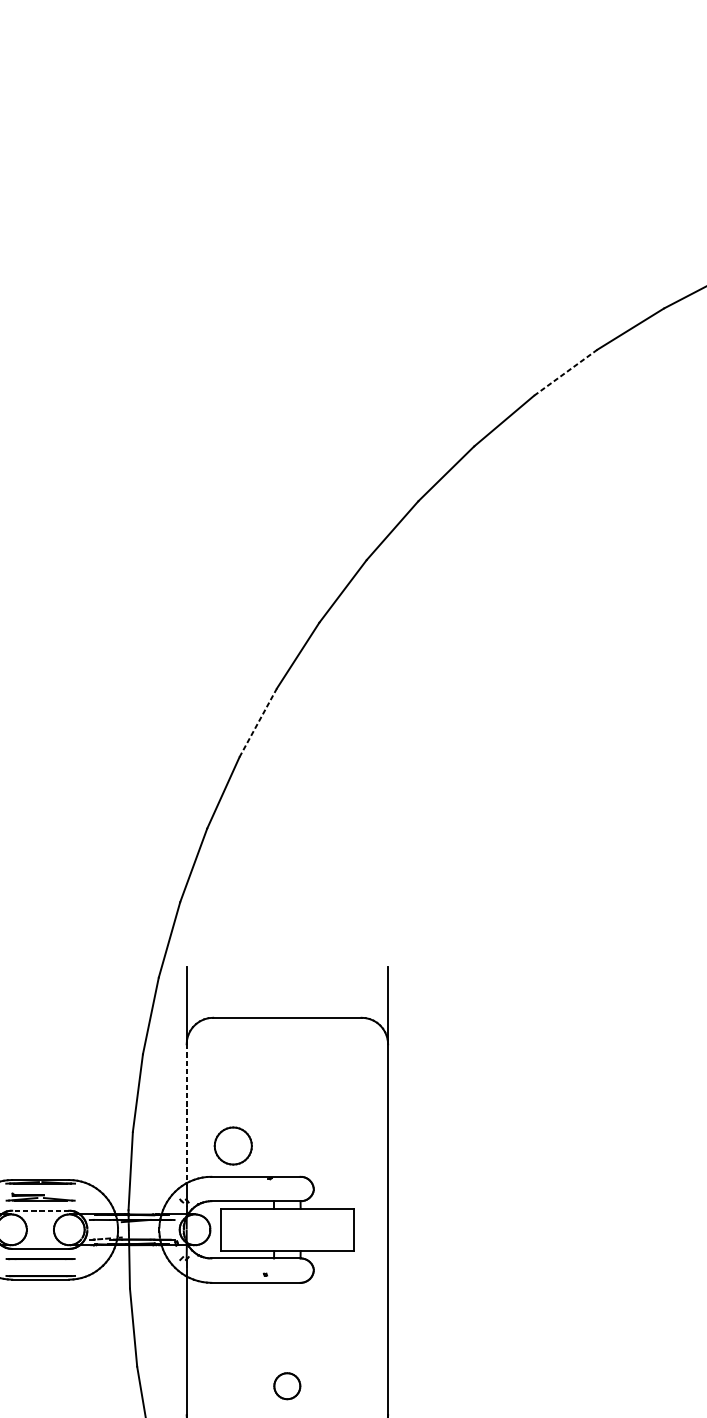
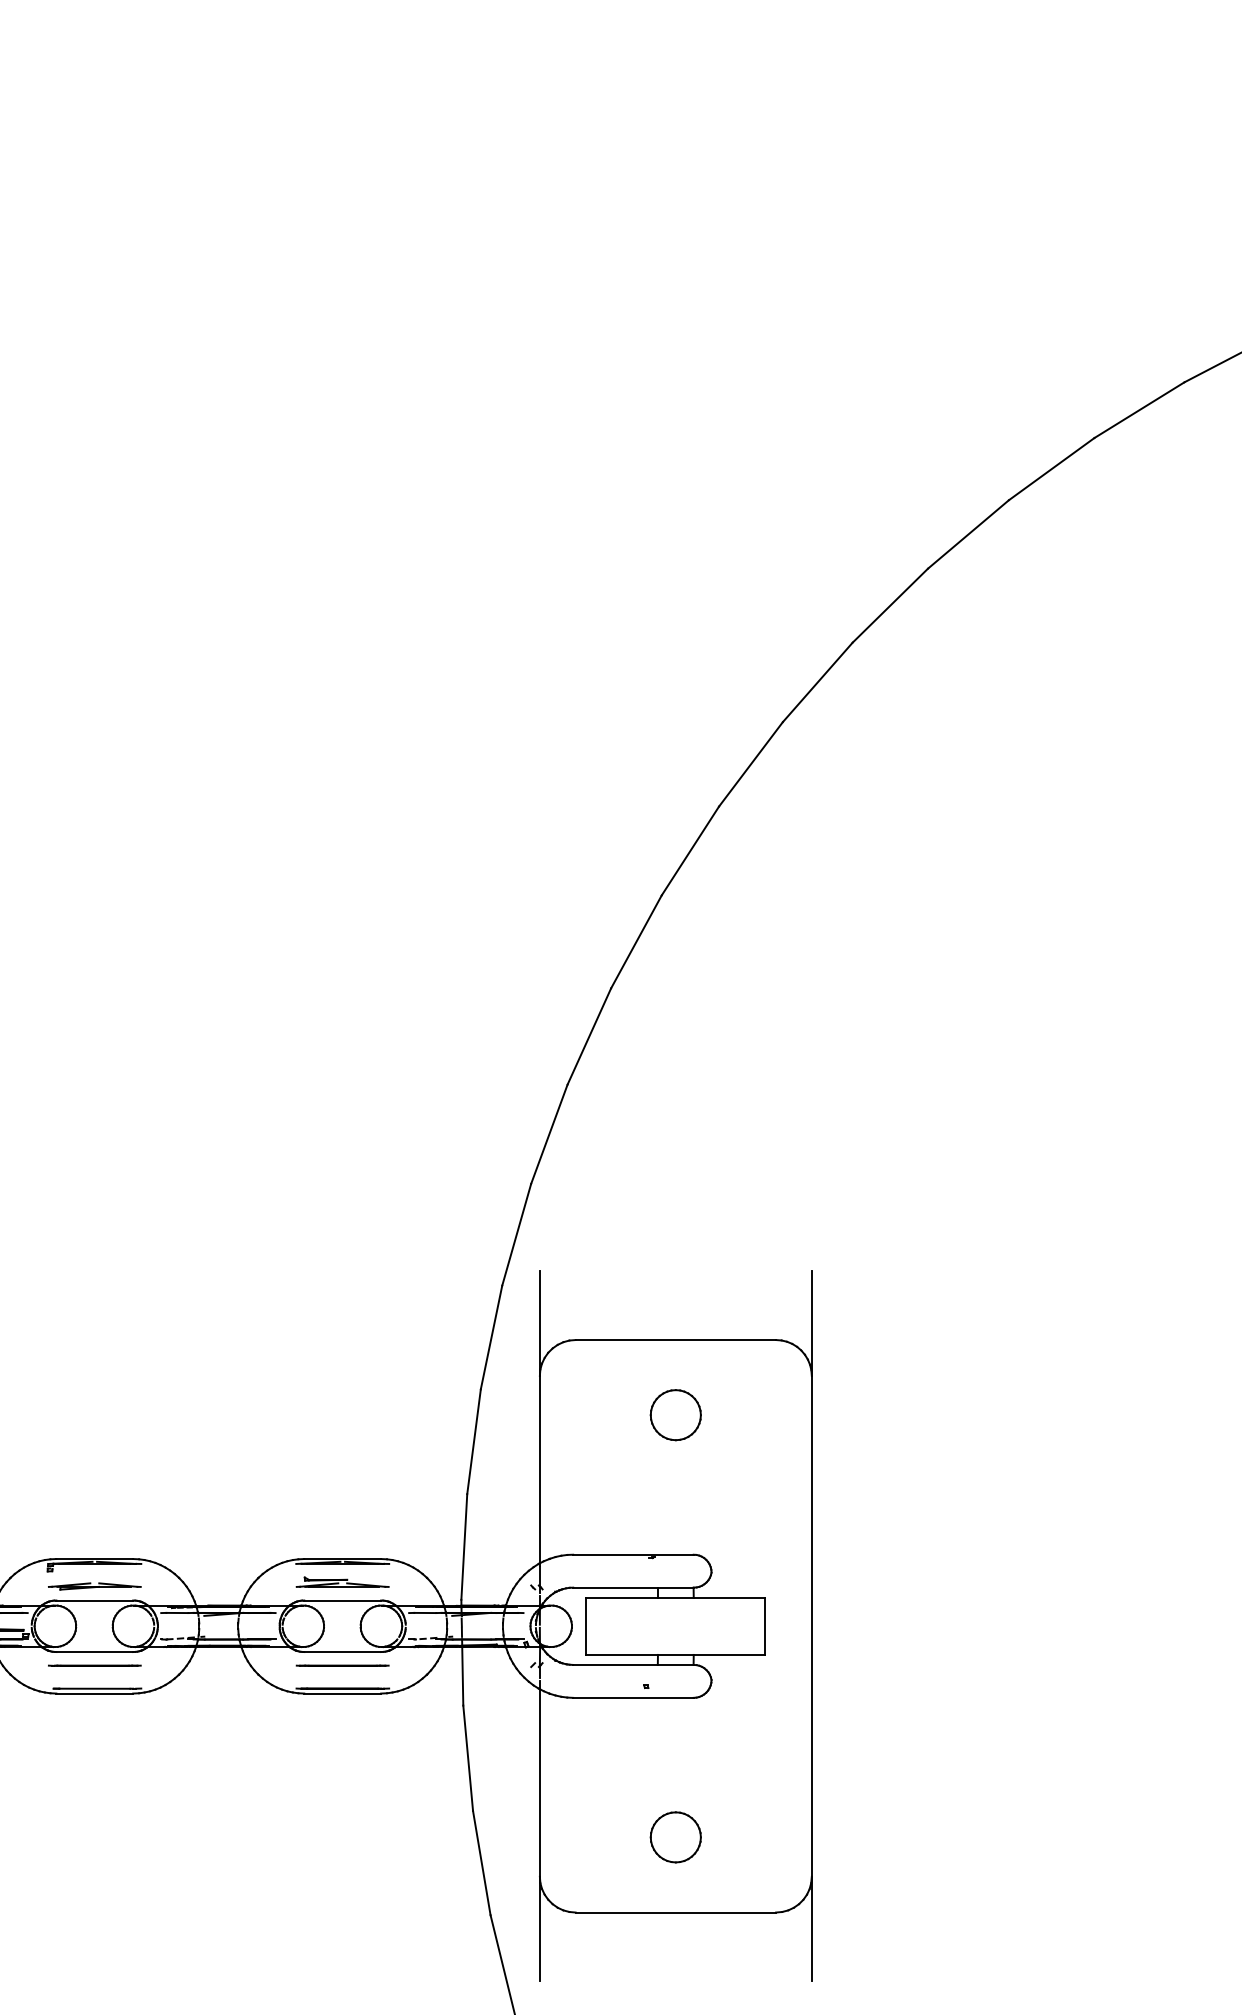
line: (565, 372) -> (1051, 469), dashed -> solid
line: (258, 722) -> (636, 941), dashed -> solid
line: (186, 1113) -> (539, 1469), dashed -> solid
part: (233, 1146) -> (675, 1415), moved
line: (40, 1210) -> (342, 1600), dashed -> solid
part: (287, 1386) -> (675, 1837), size x1.43

